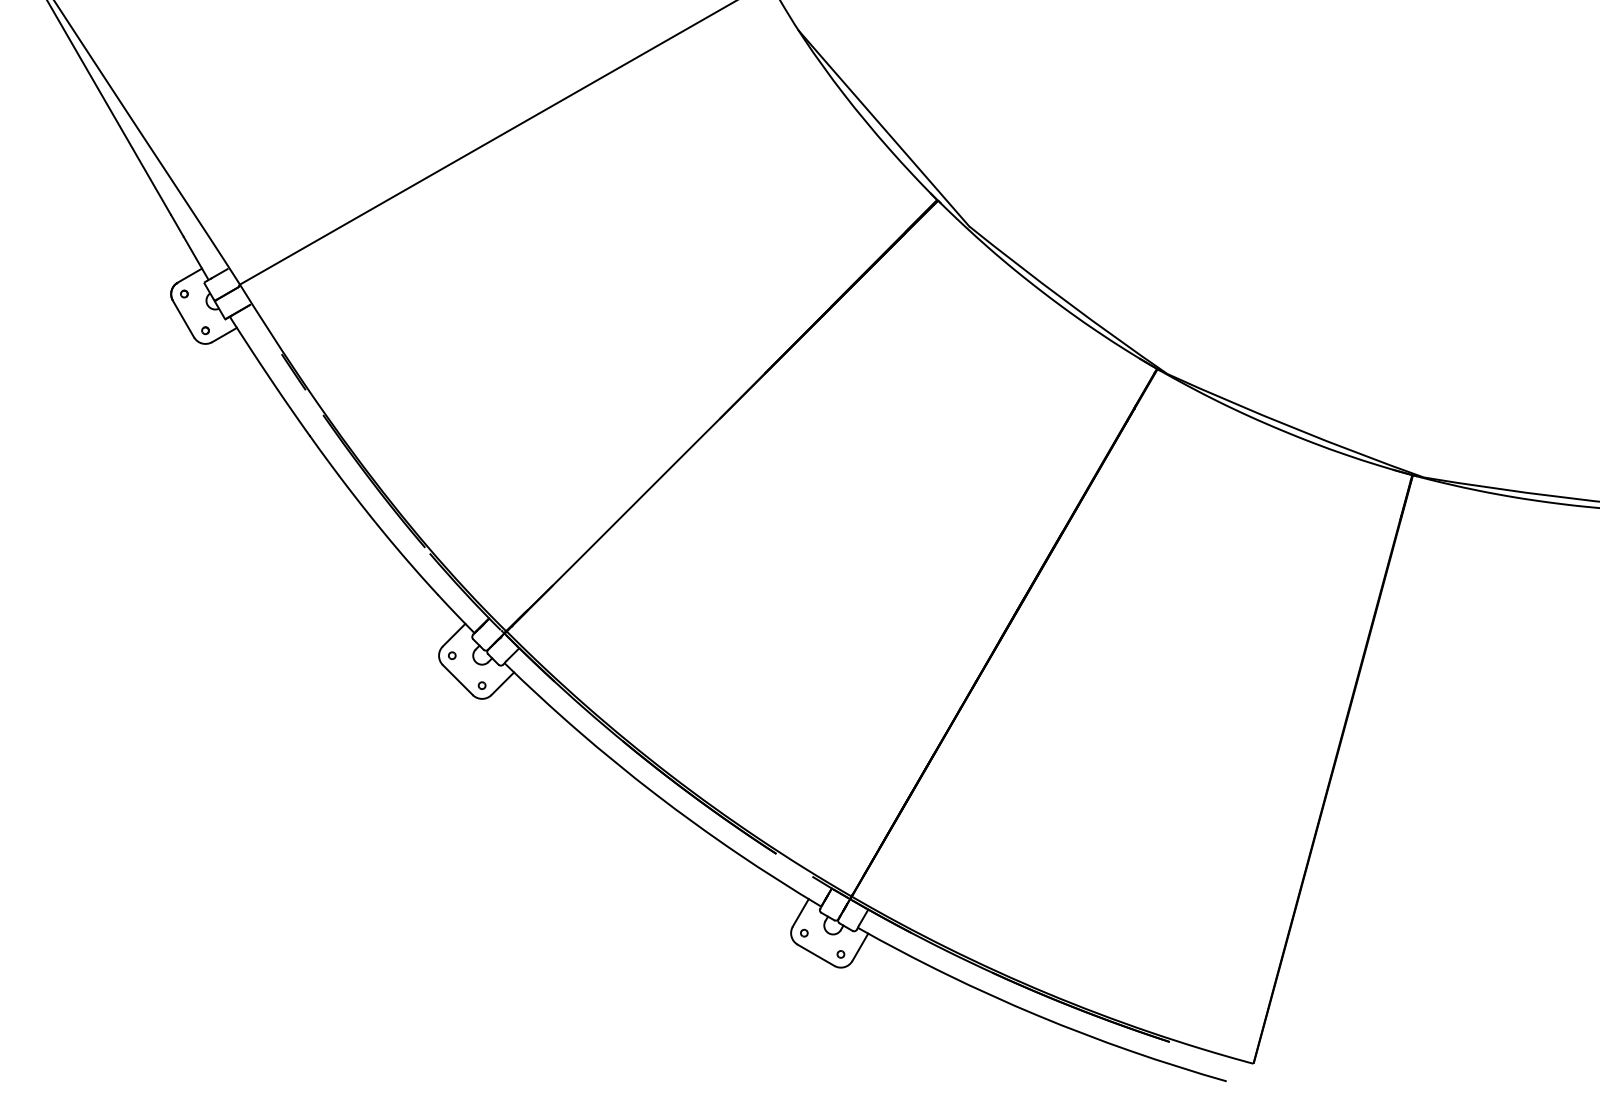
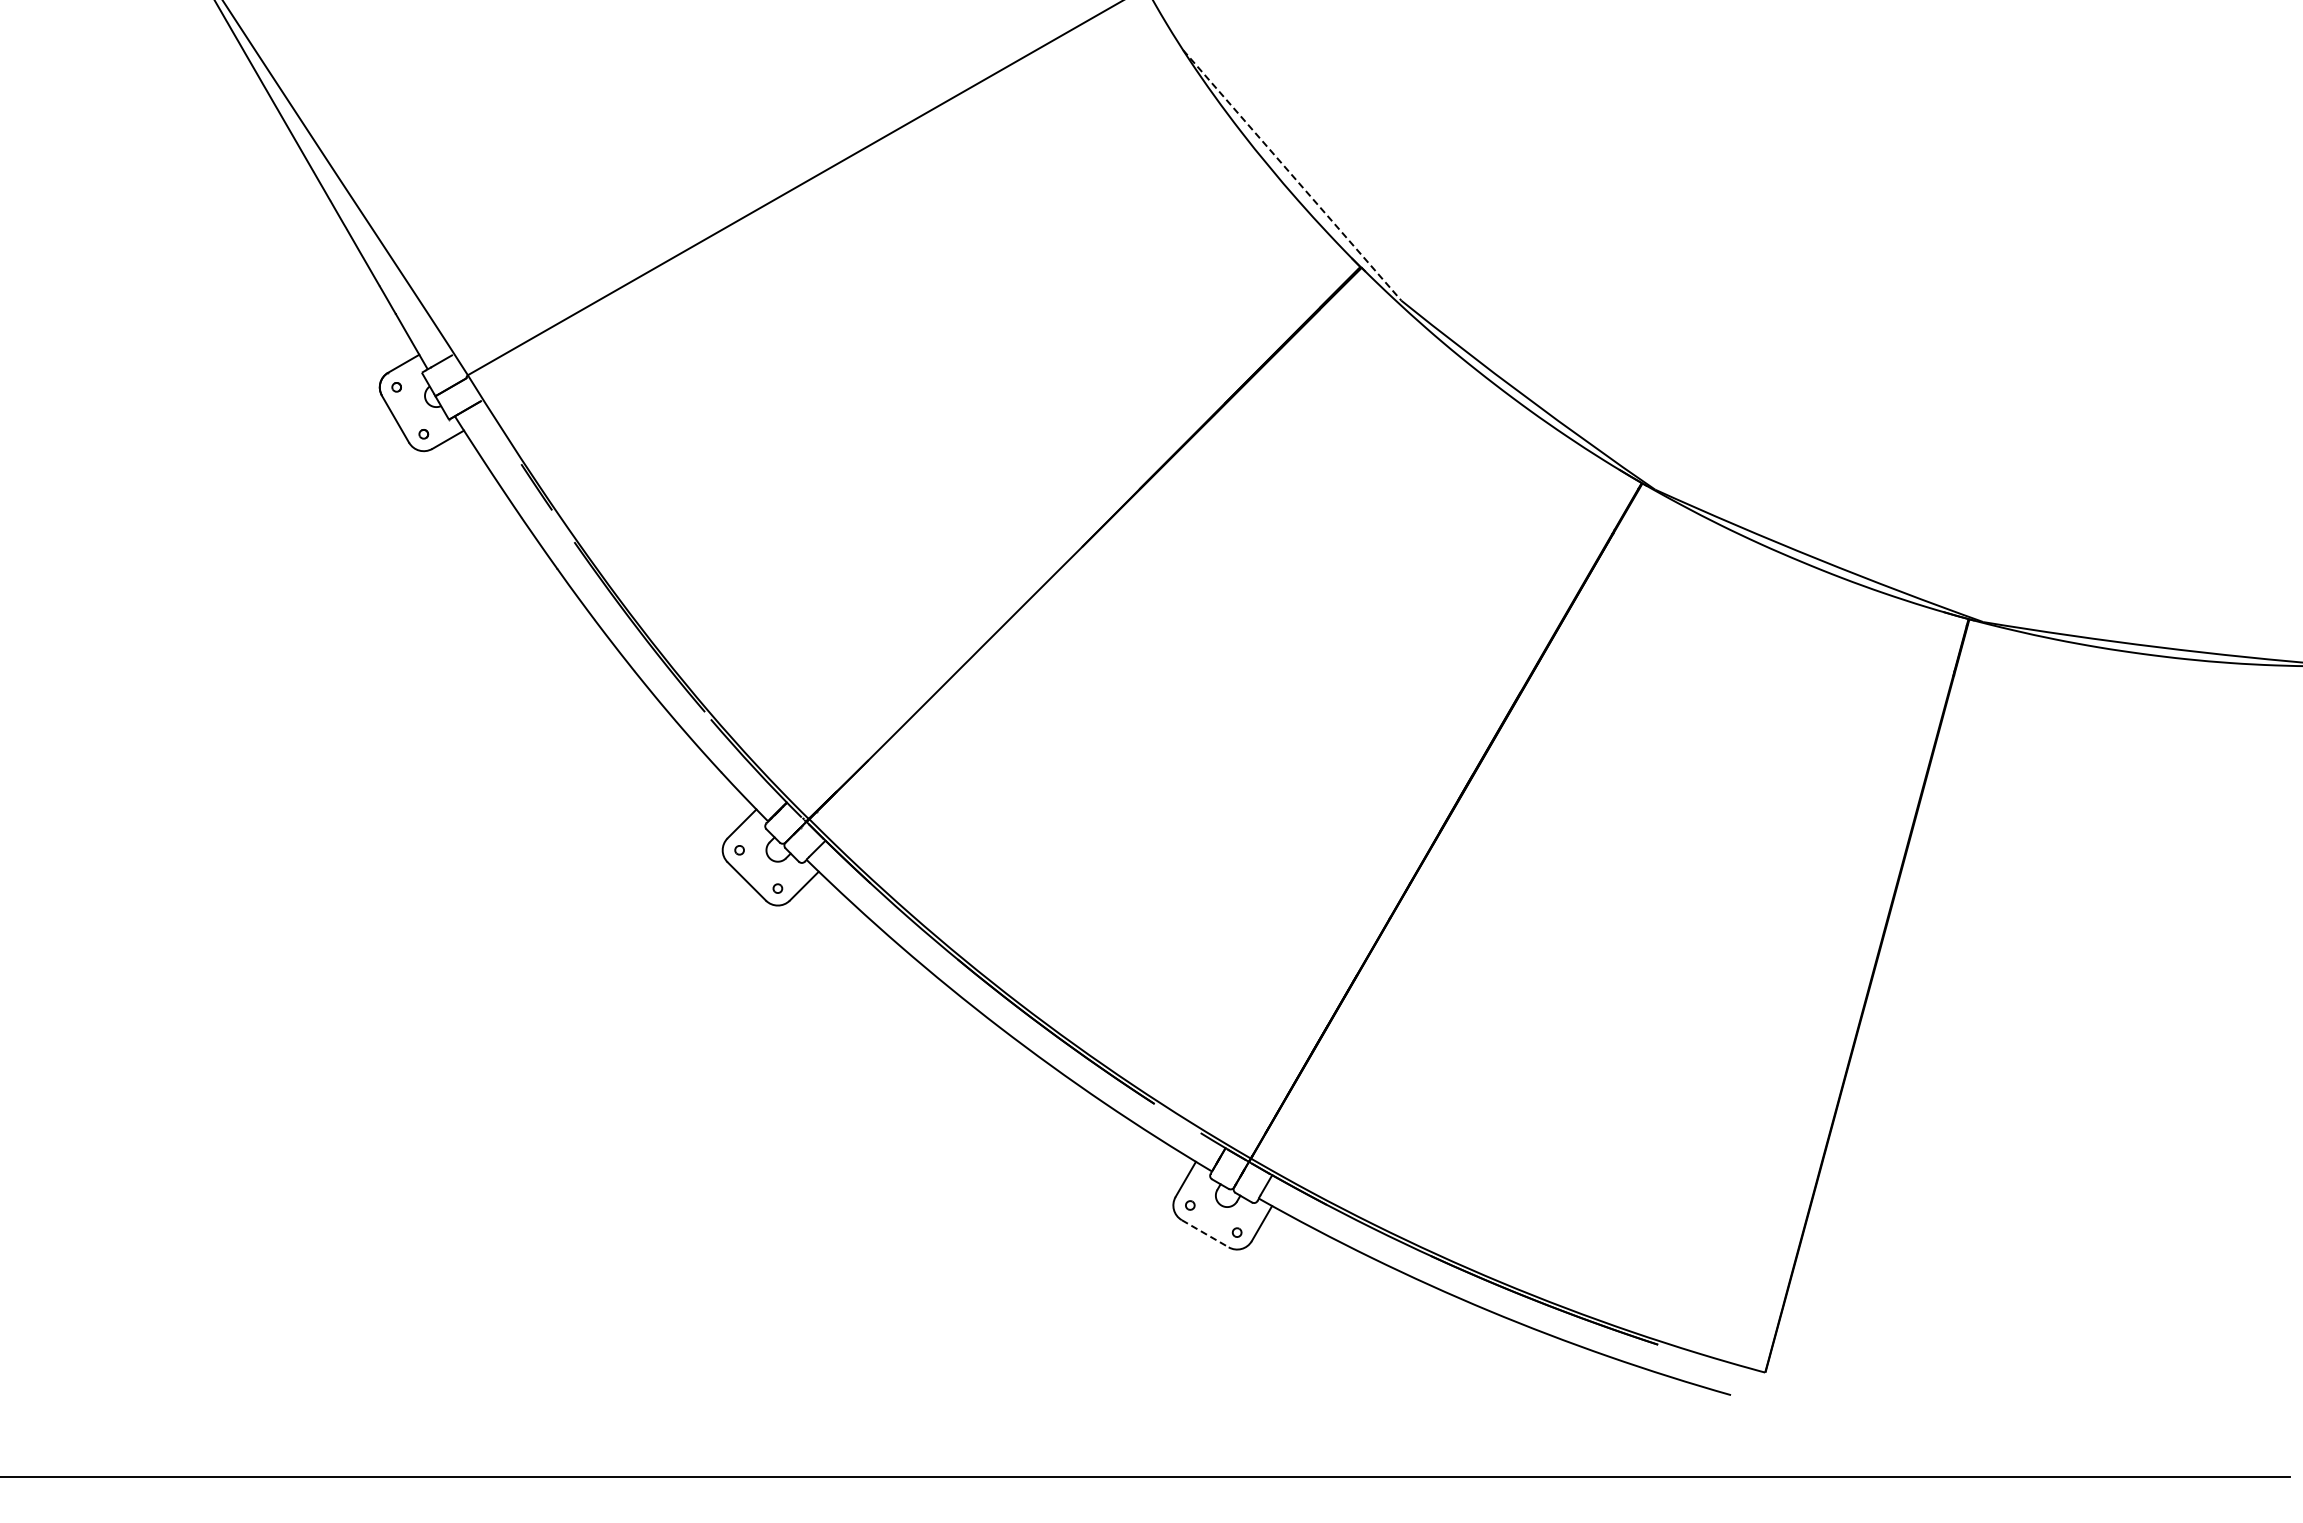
line: (884, 128) -> (1292, 175), solid -> dashed
line: (816, 955) -> (1205, 1233), solid -> dashed

